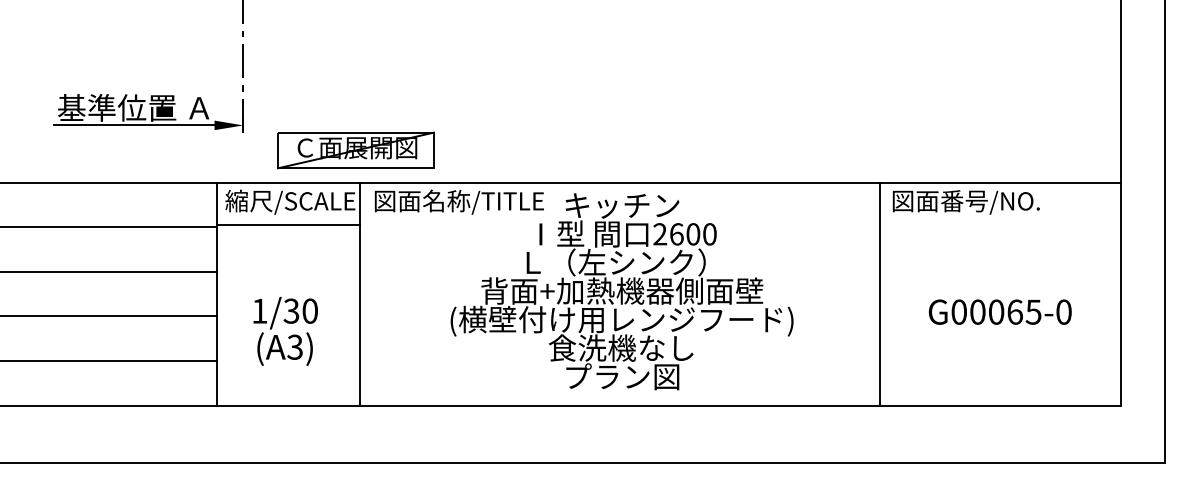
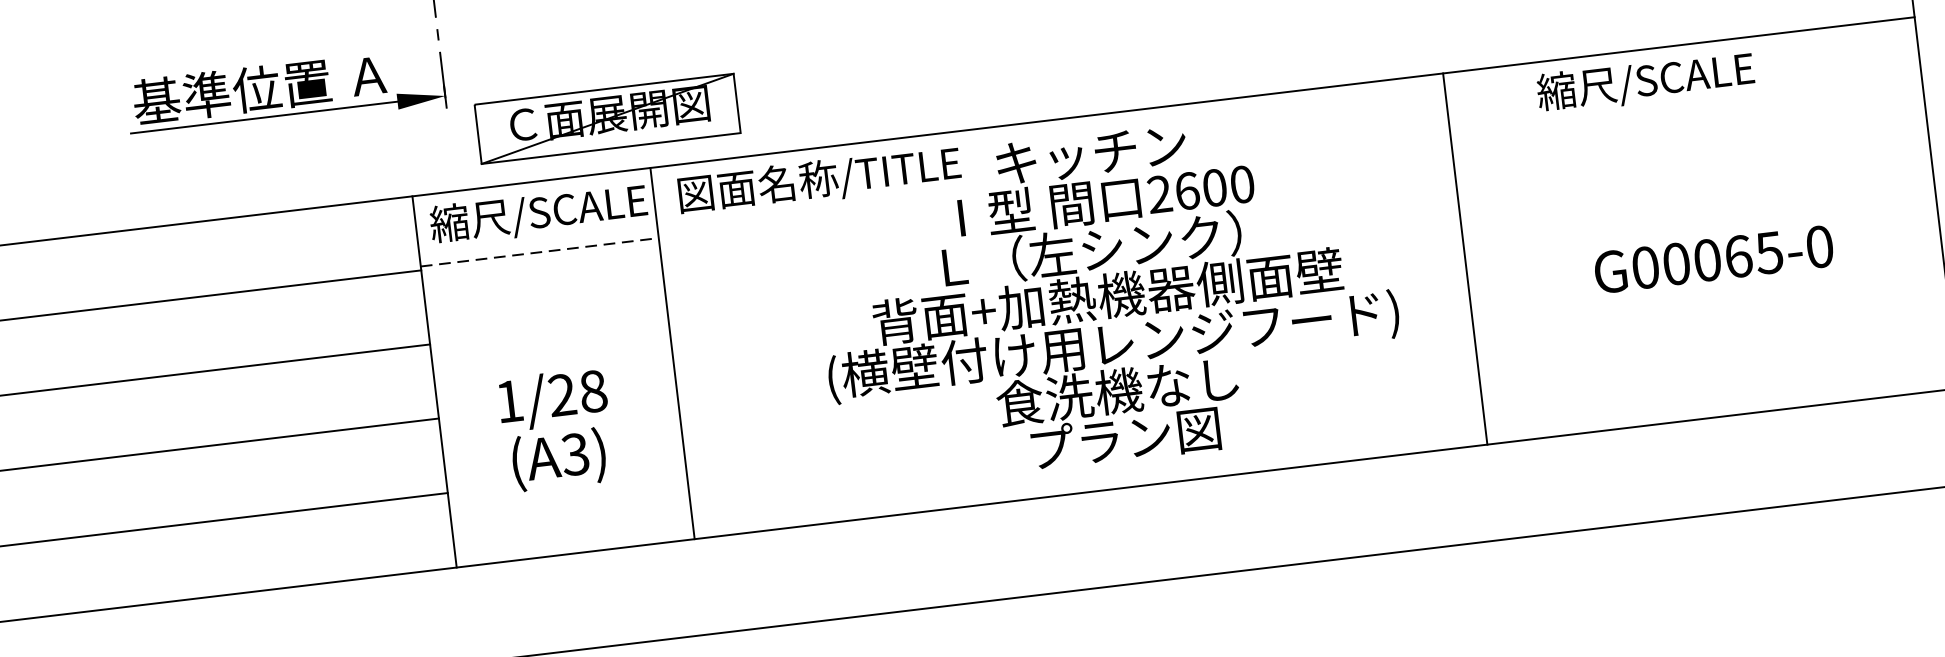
part: (355, 150) -> (606, 119), moved
text: (965, 201) -> (1660, 79), 図面番号/NO. -> 縮尺/SCALE
line: (288, 224) -> (540, 251), solid -> dashed
line: (879, 293) -> (1464, 257), moved
text: (300, 311) -> (577, 393), 1/30 -> 1/28
text: (999, 311) -> (1712, 258), moved

